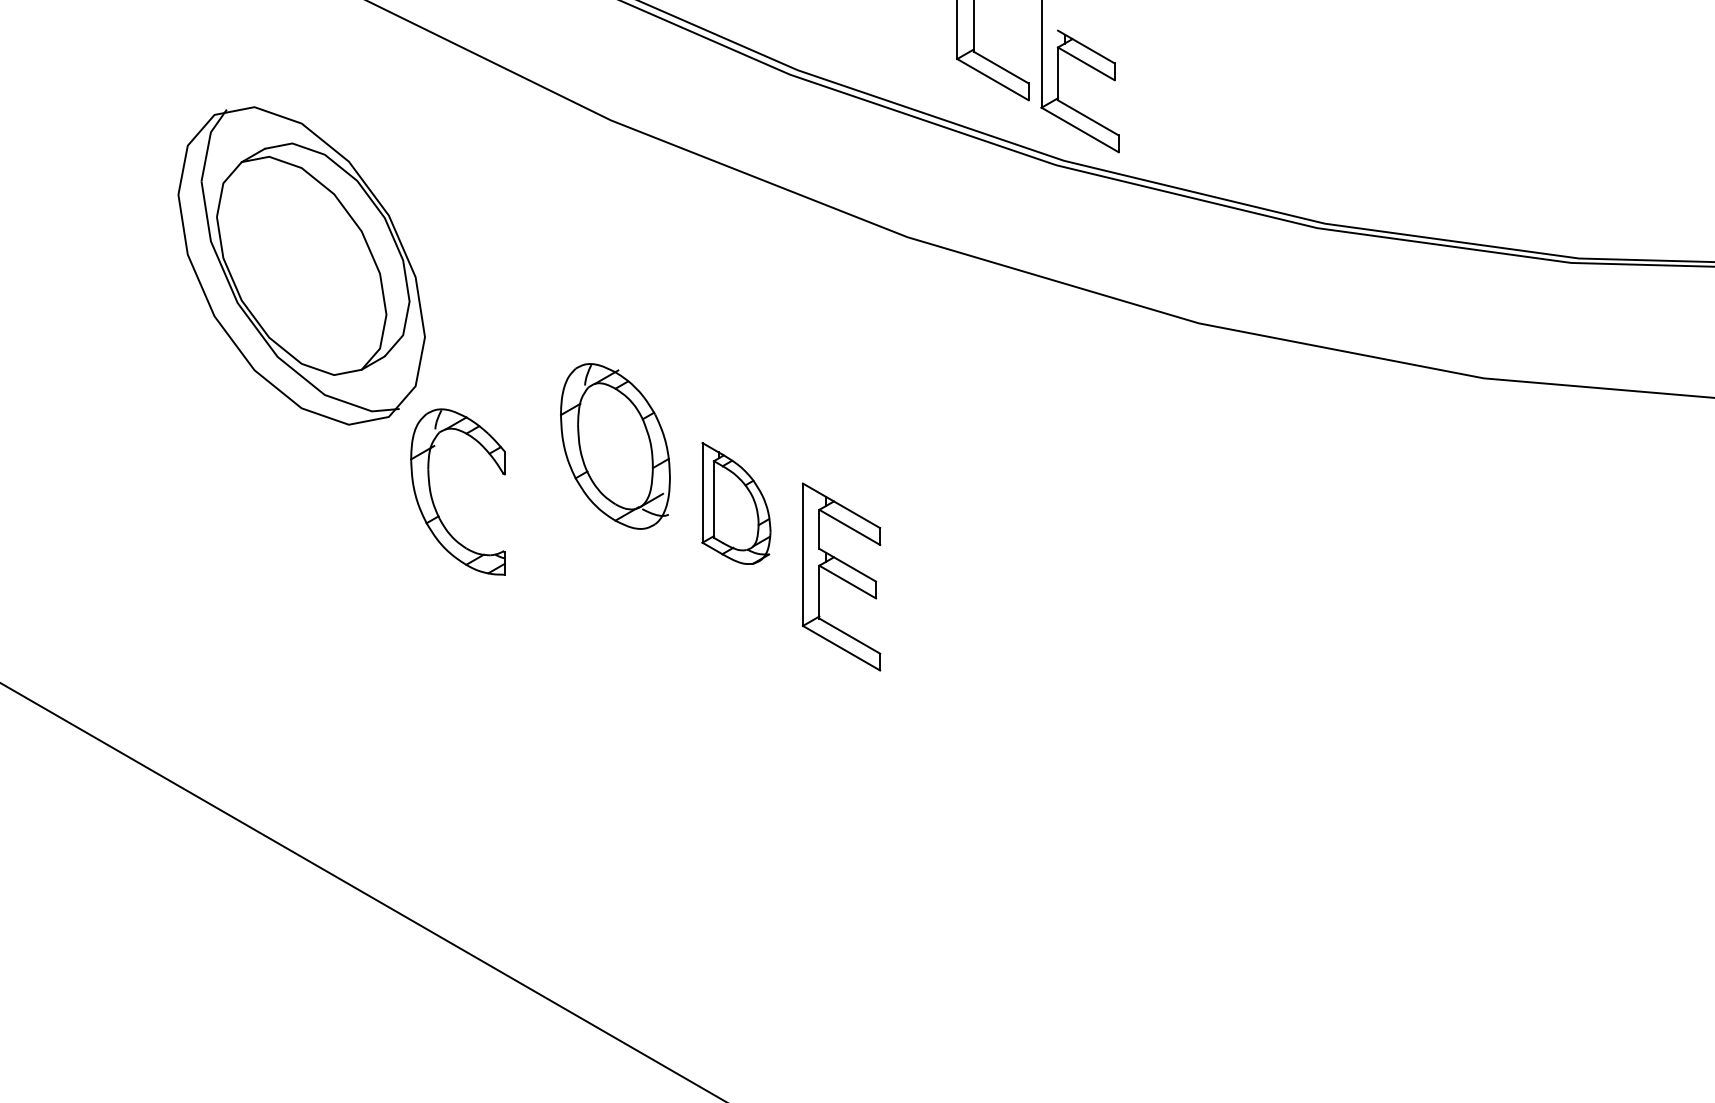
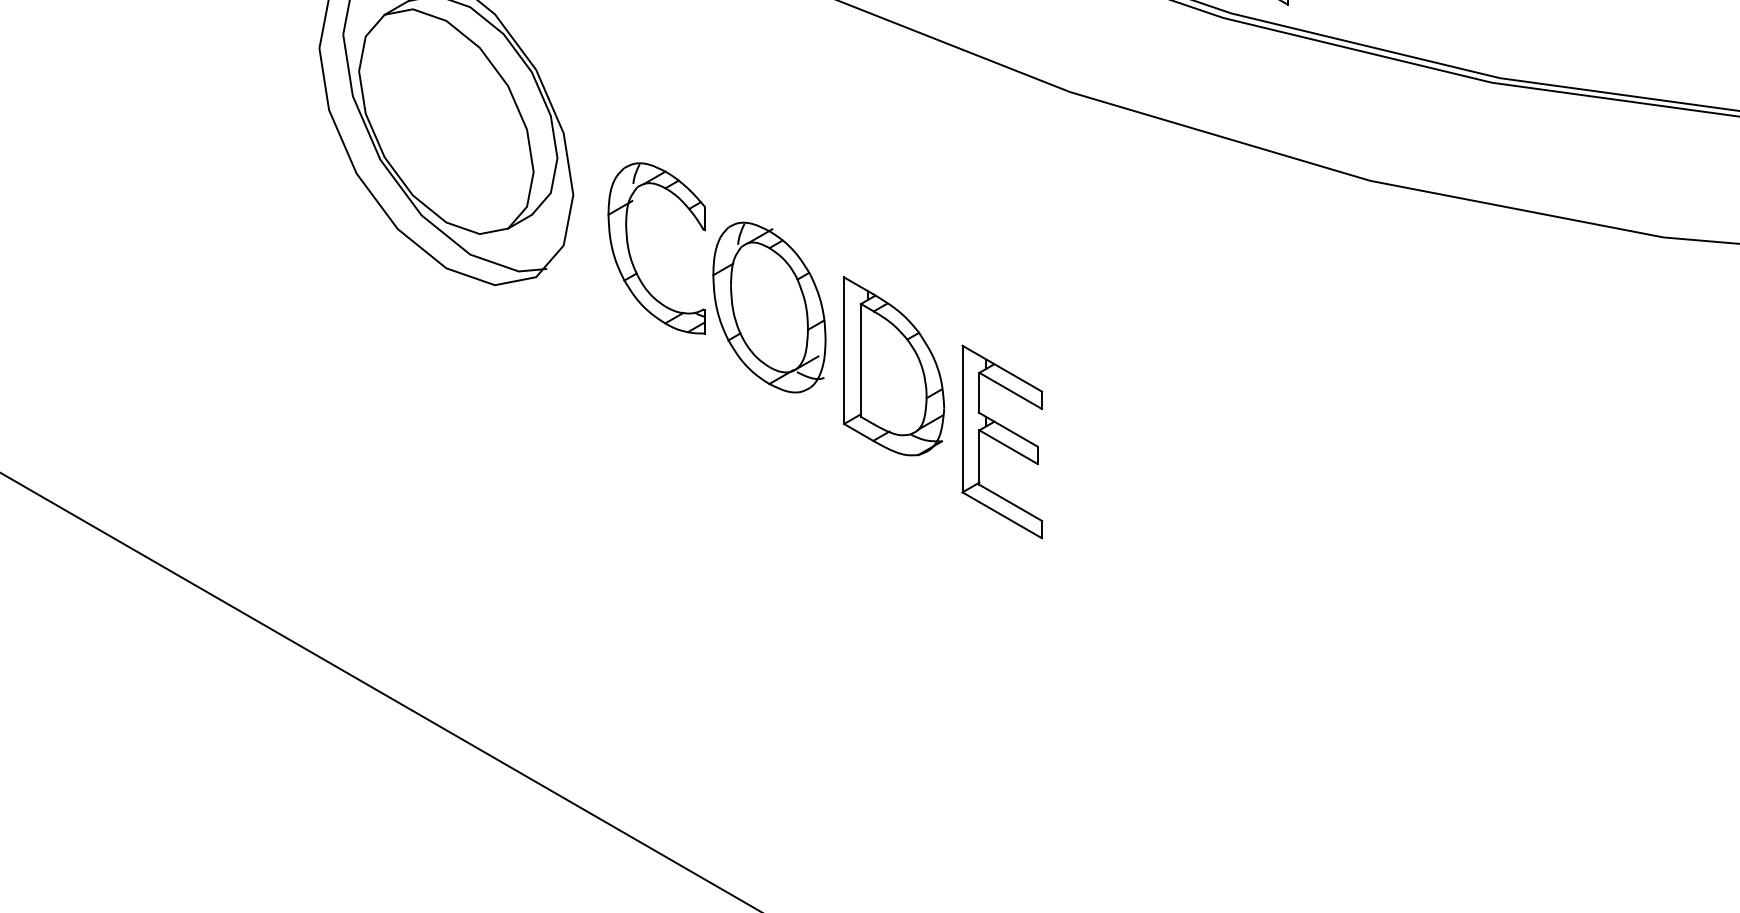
part: (433, 499) -> (631, 256), moved
part: (736, 503) -> (894, 366), size x1.43

